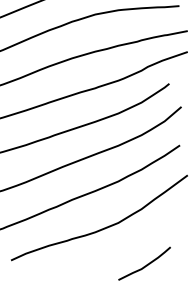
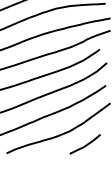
curve: (145, 264) -> (85, 144), moved

